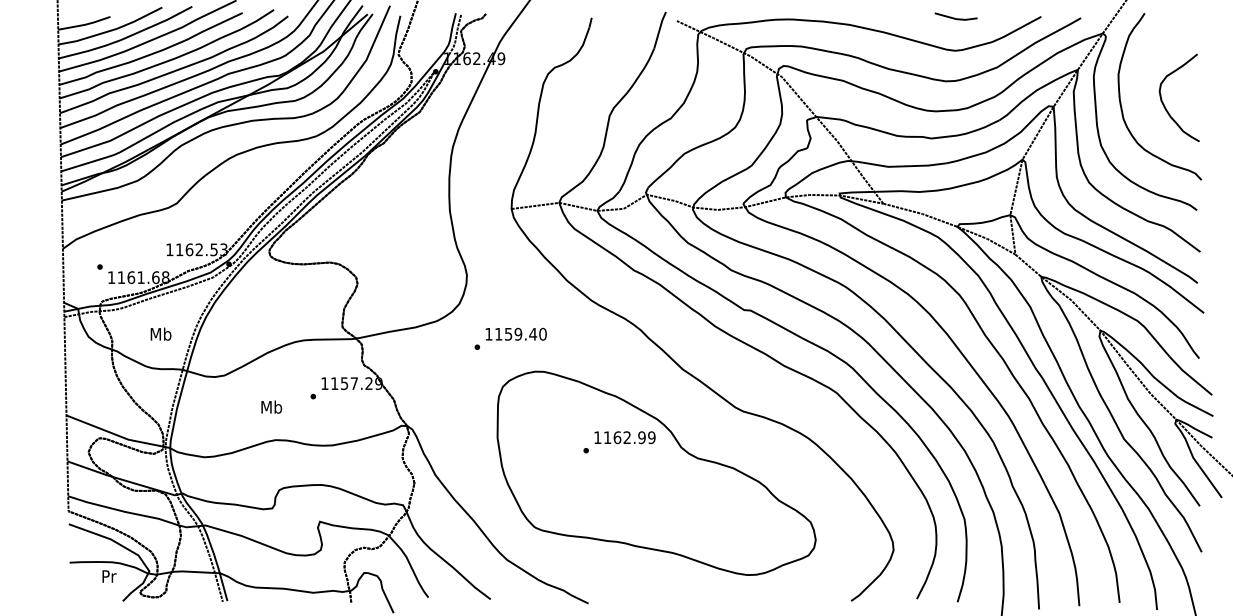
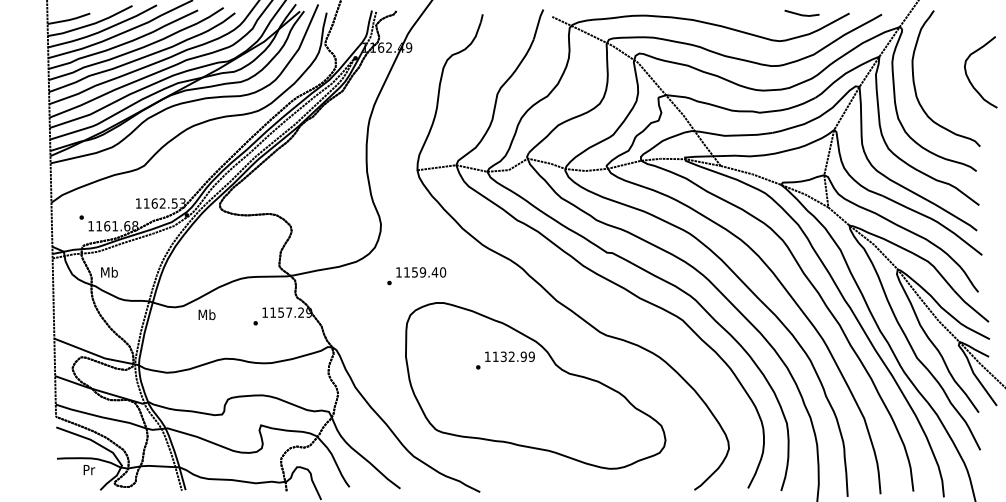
line: (954, 17) -> (800, 14), moved
curve: (1164, 104) -> (968, 77), moved
text: (160, 333) -> (109, 271), moved
text: (271, 406) -> (206, 314), moved
text: (617, 437) -> (503, 356), 1162.99 -> 1132.99

